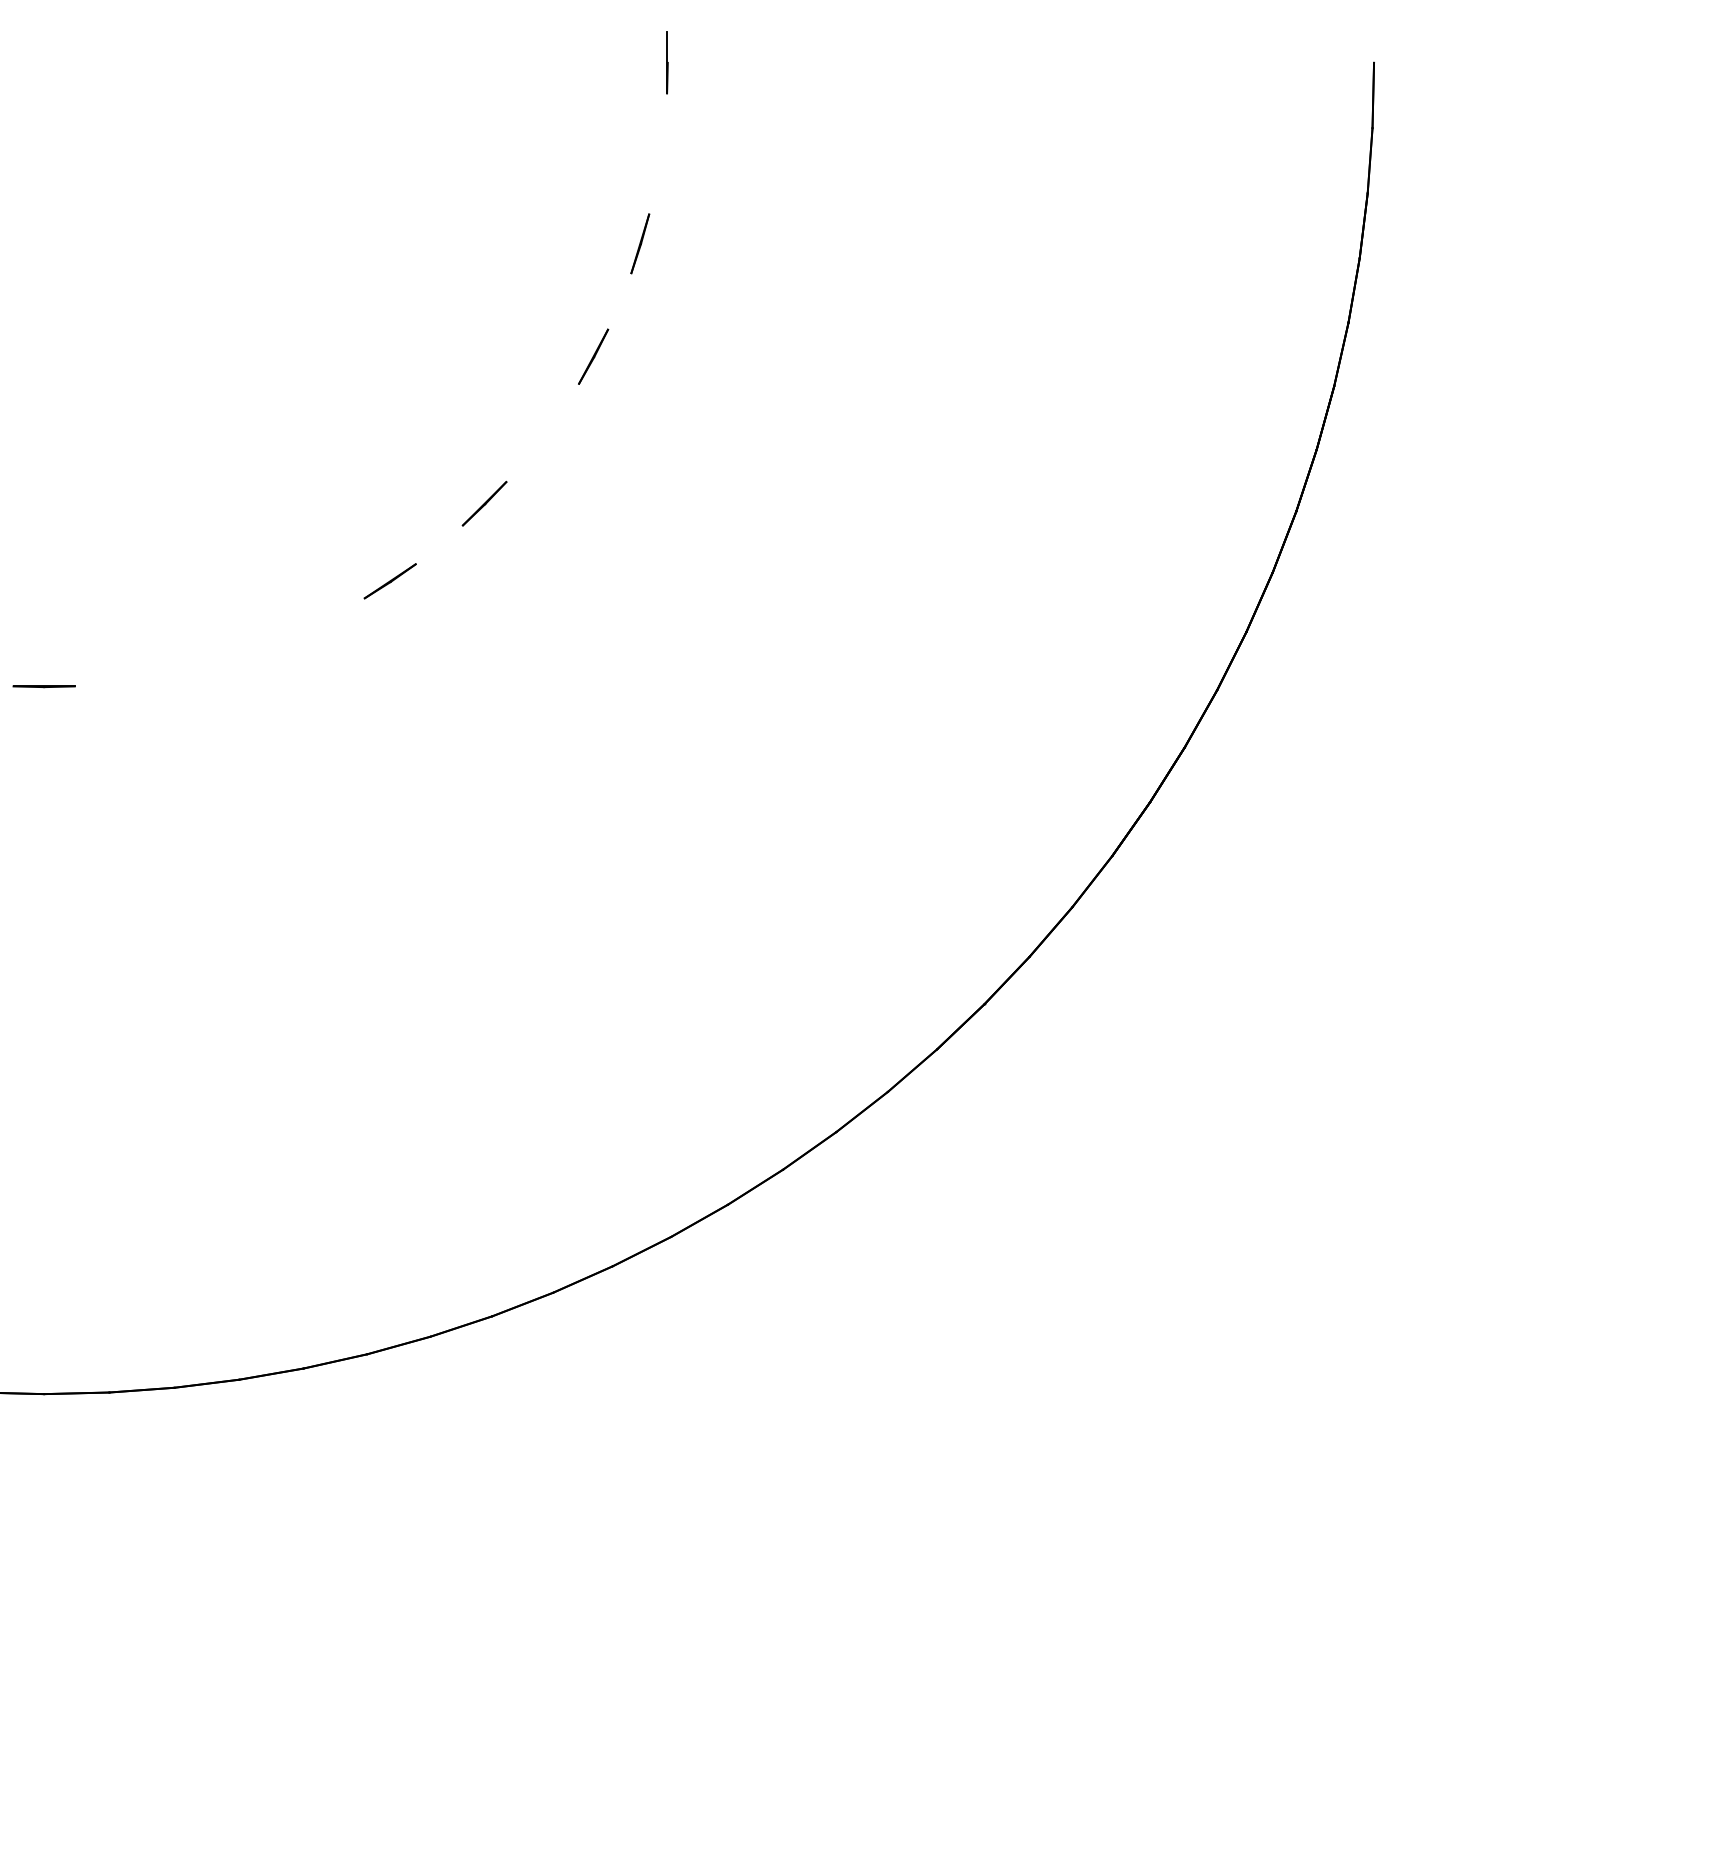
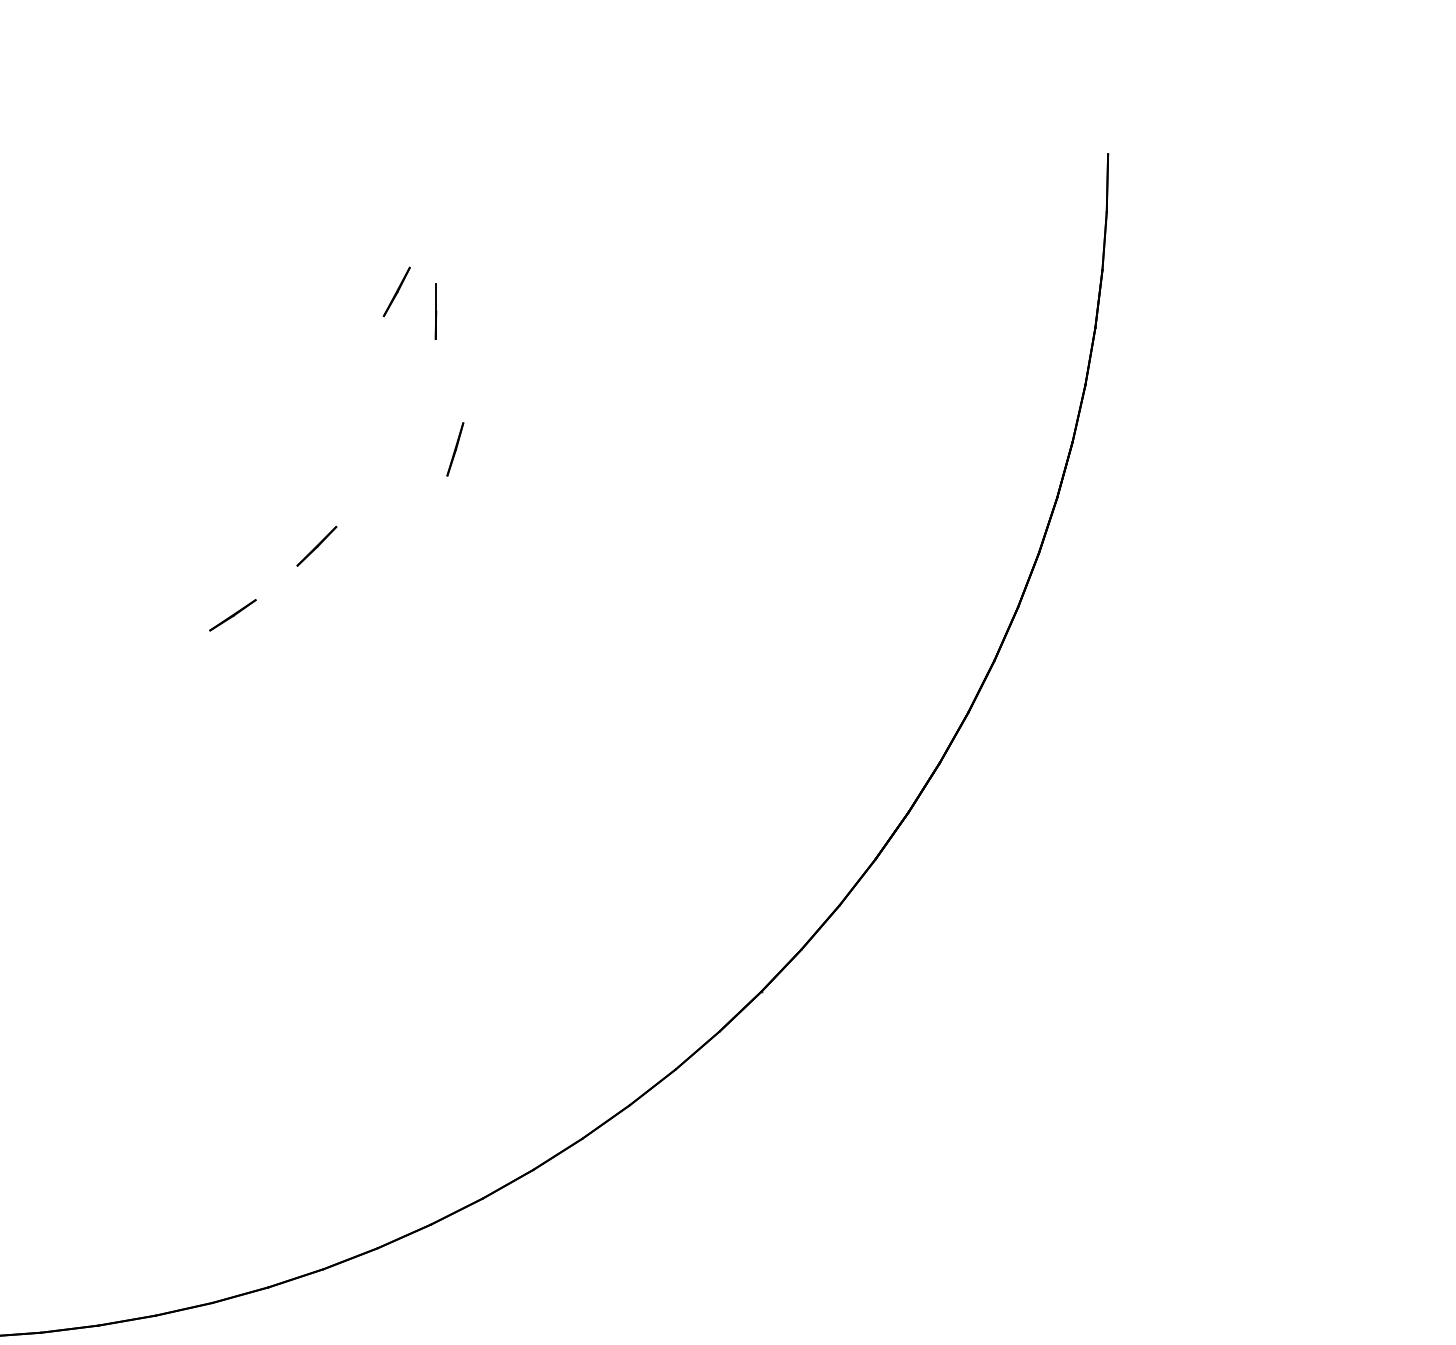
line: (667, 62) -> (435, 311), moved
line: (640, 243) -> (455, 449), moved
line: (593, 356) -> (396, 291), moved

